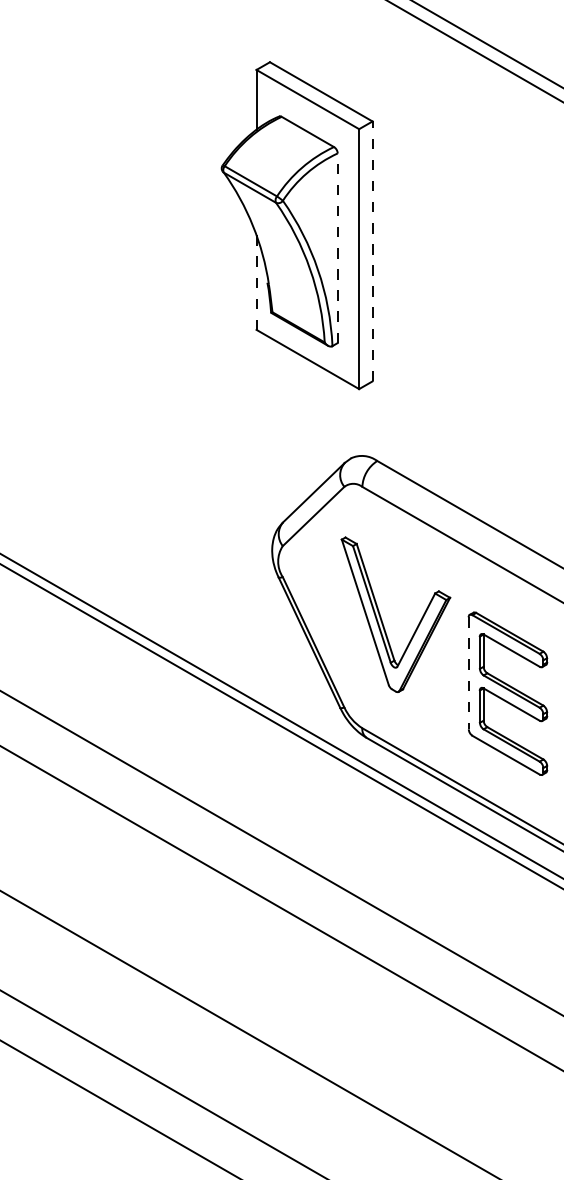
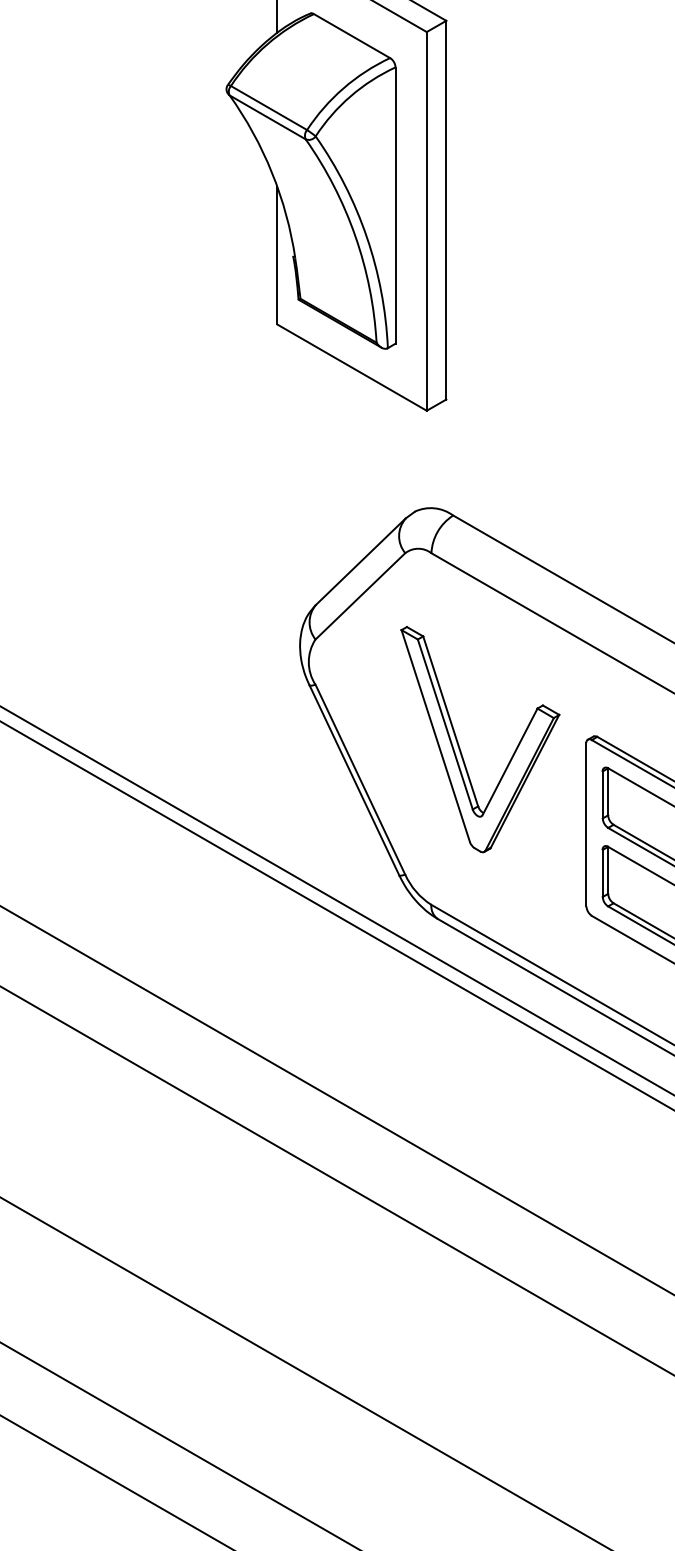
line: (337, 248) -> (395, 205), dashed -> solid
line: (372, 251) -> (446, 210), dashed -> solid
line: (256, 283) -> (277, 256), dashed -> solid
line: (468, 673) -> (586, 825), dashed -> solid

